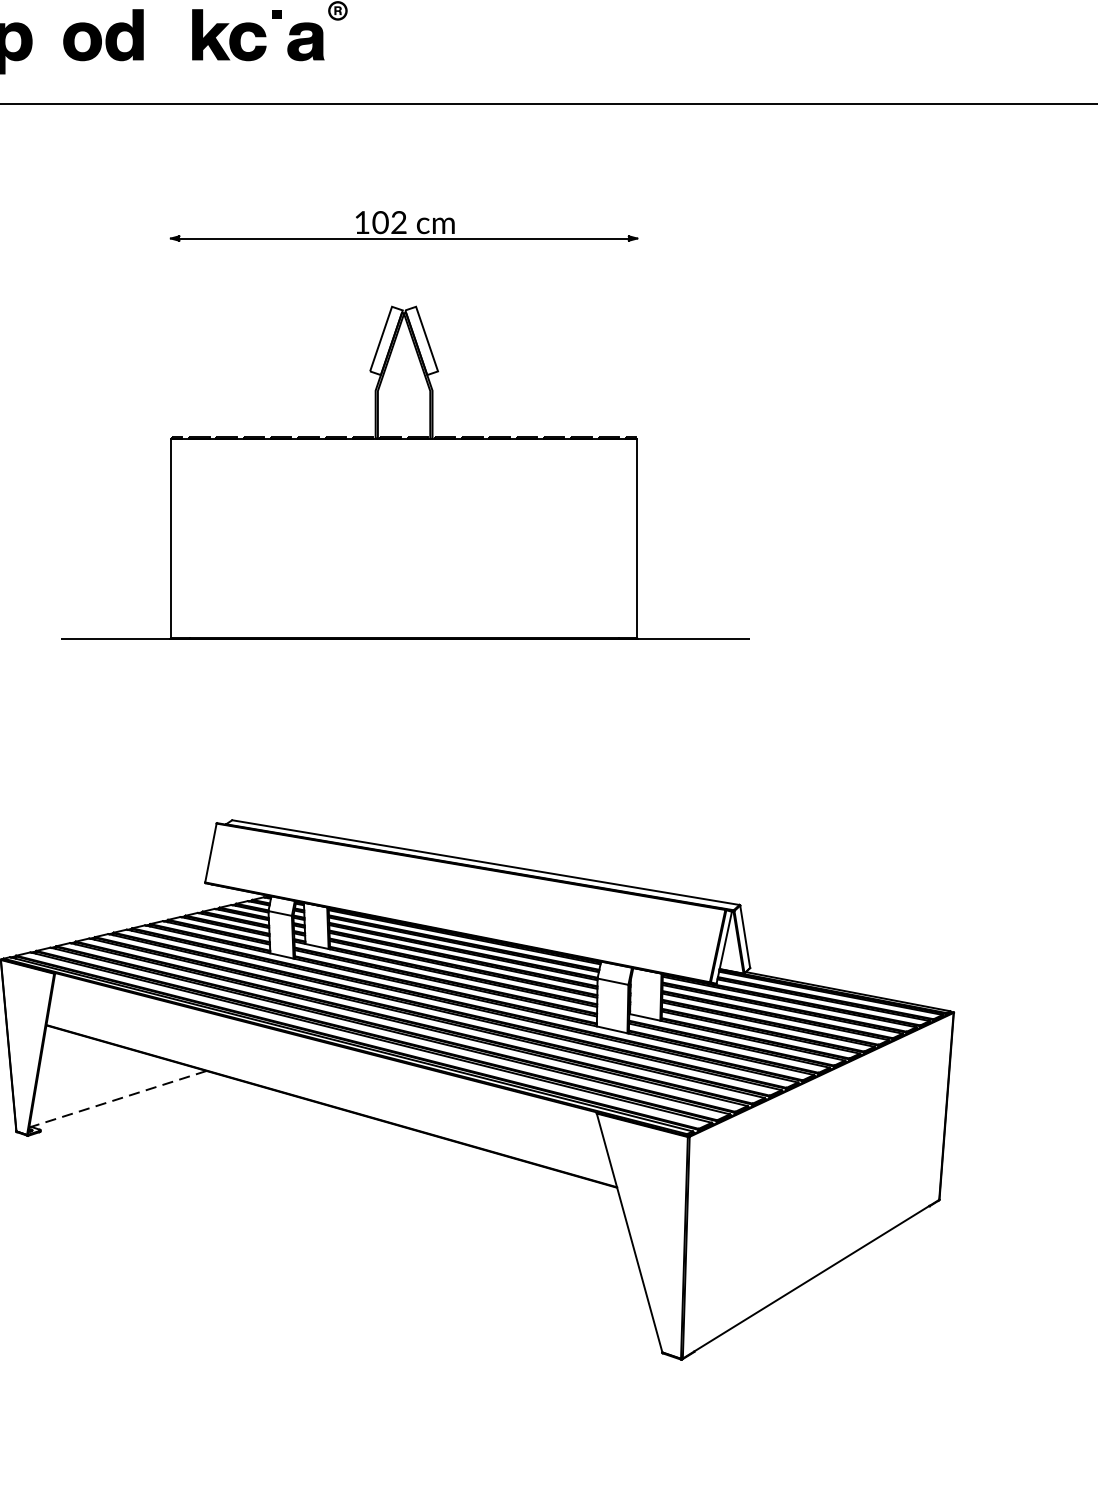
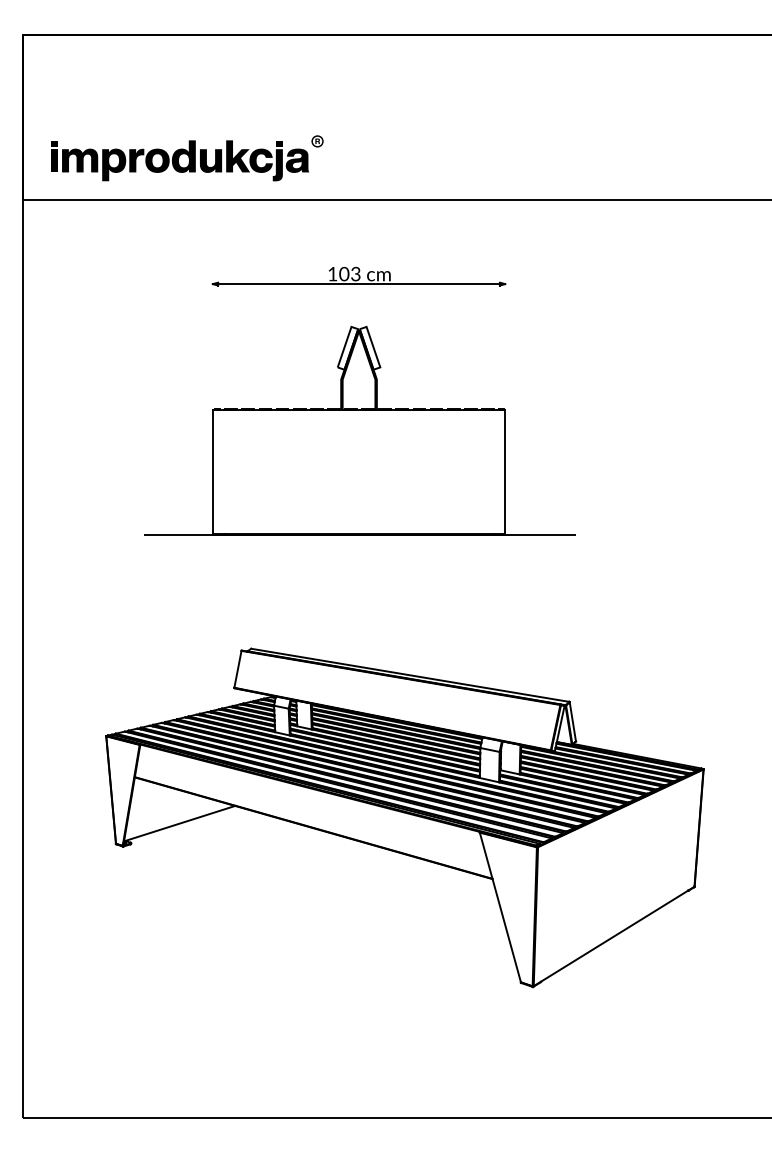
fill: (49, 41) -> (136, 160), added
fill: (167, 41) -> (210, 160), added
fill: (274, 49) -> (277, 165), added
text: (398, 226) -> (355, 276), 102 -> 103
line: (117, 1098) -> (179, 823), dashed -> solid

